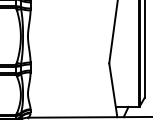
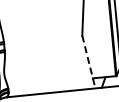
line: (113, 90) -> (89, 62), solid -> dashed

